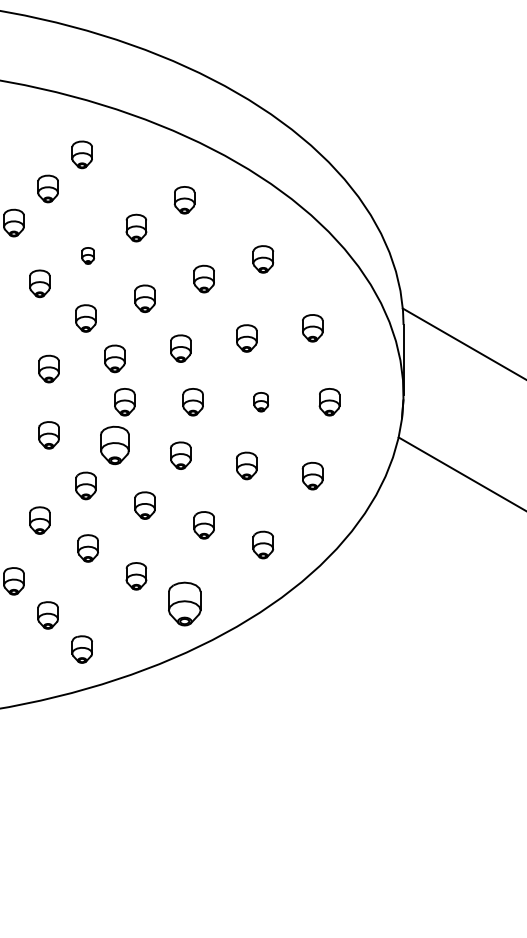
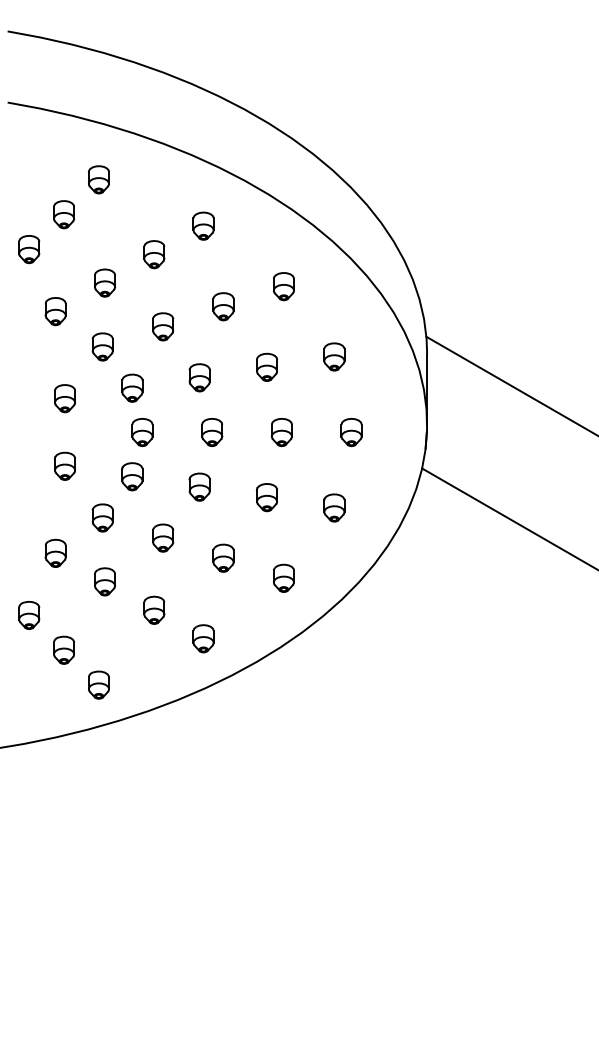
part: (87, 255) -> (104, 282), size x1.67
part: (260, 402) -> (281, 432), size x1.43
part: (115, 445) -> (132, 476), size x0.71
part: (184, 603) -> (203, 638), size x0.62

